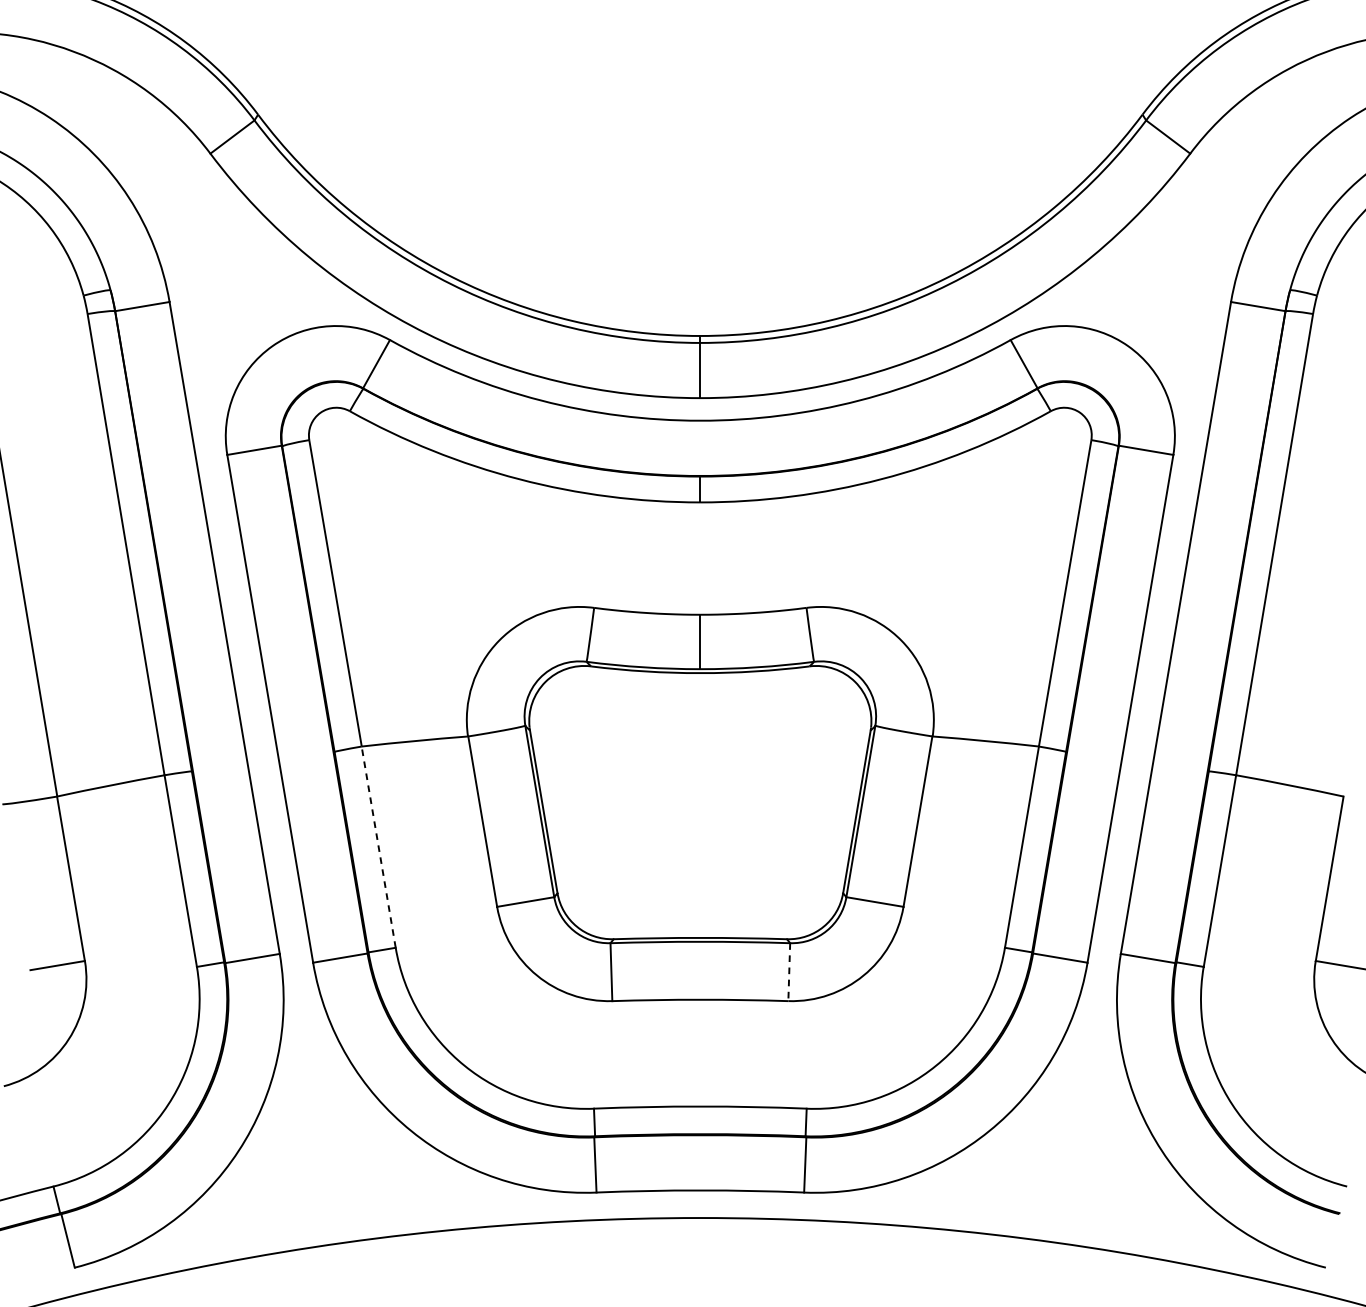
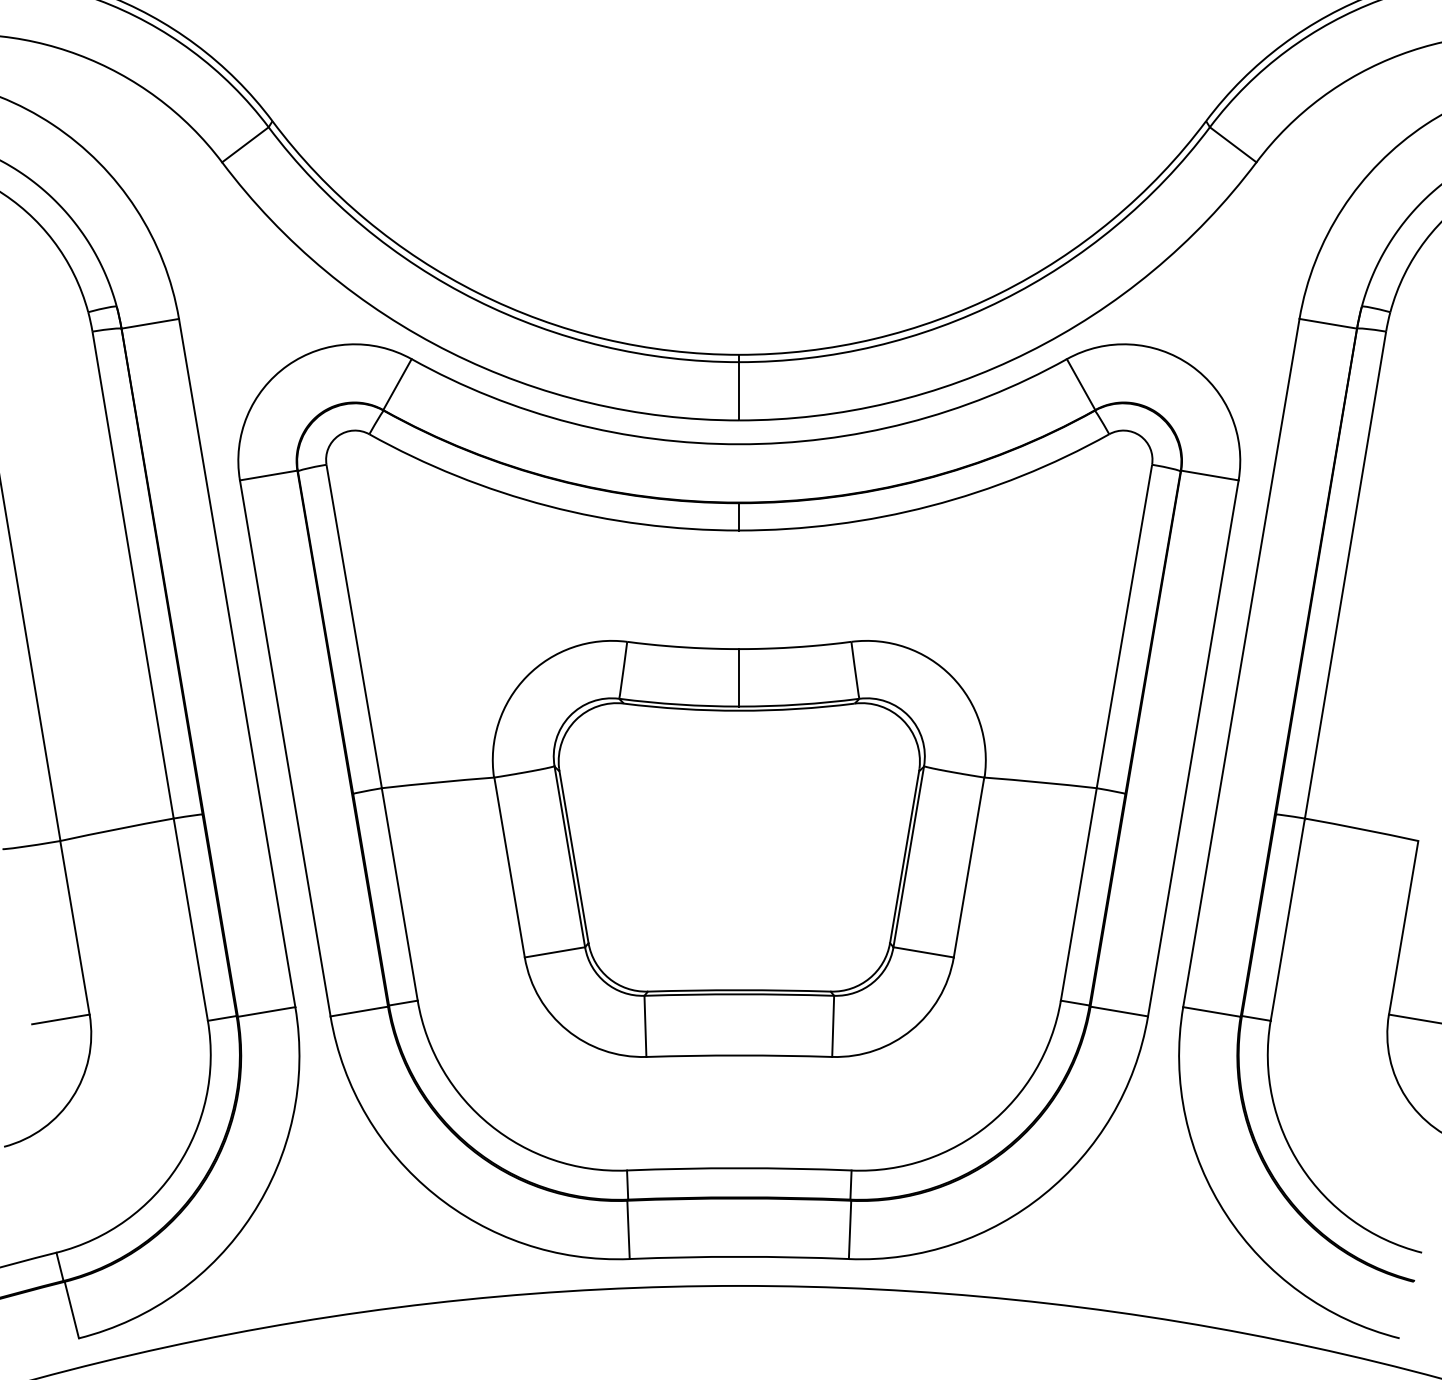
line: (378, 847) -> (399, 894), dashed -> solid
line: (789, 972) -> (833, 1026), dashed -> solid

